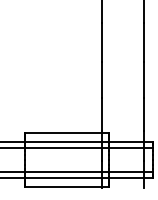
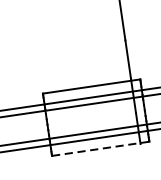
line: (67, 186) -> (101, 148), solid -> dashed

